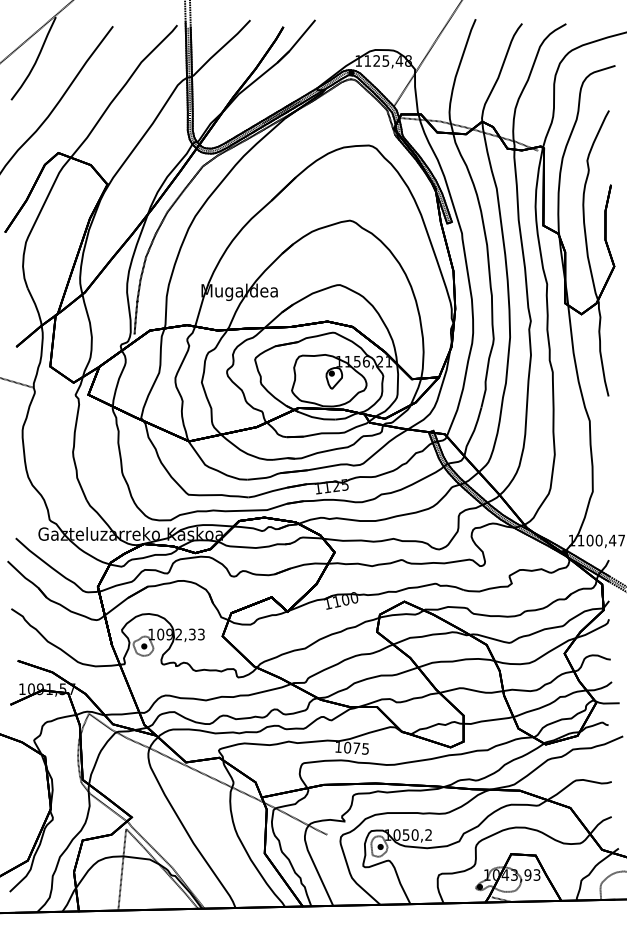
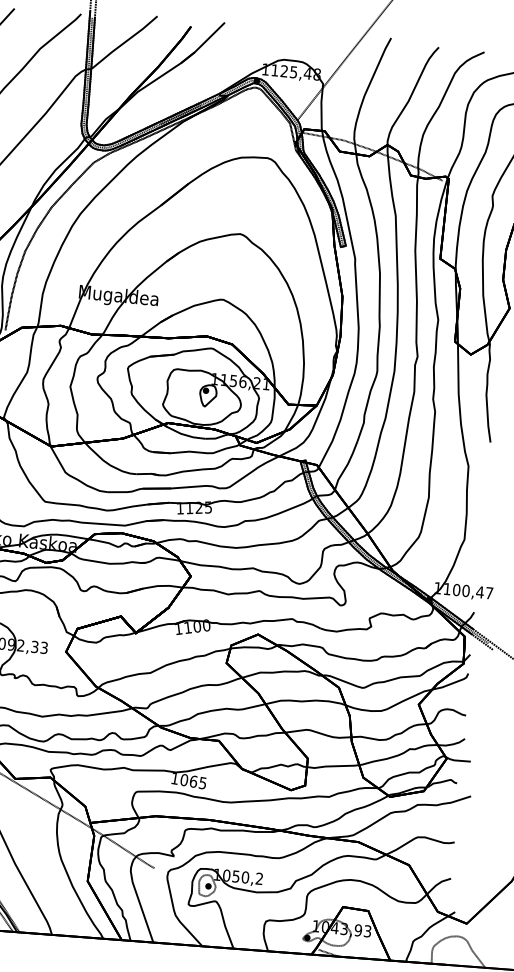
text: (356, 748) -> (193, 781), 1075 -> 1065

